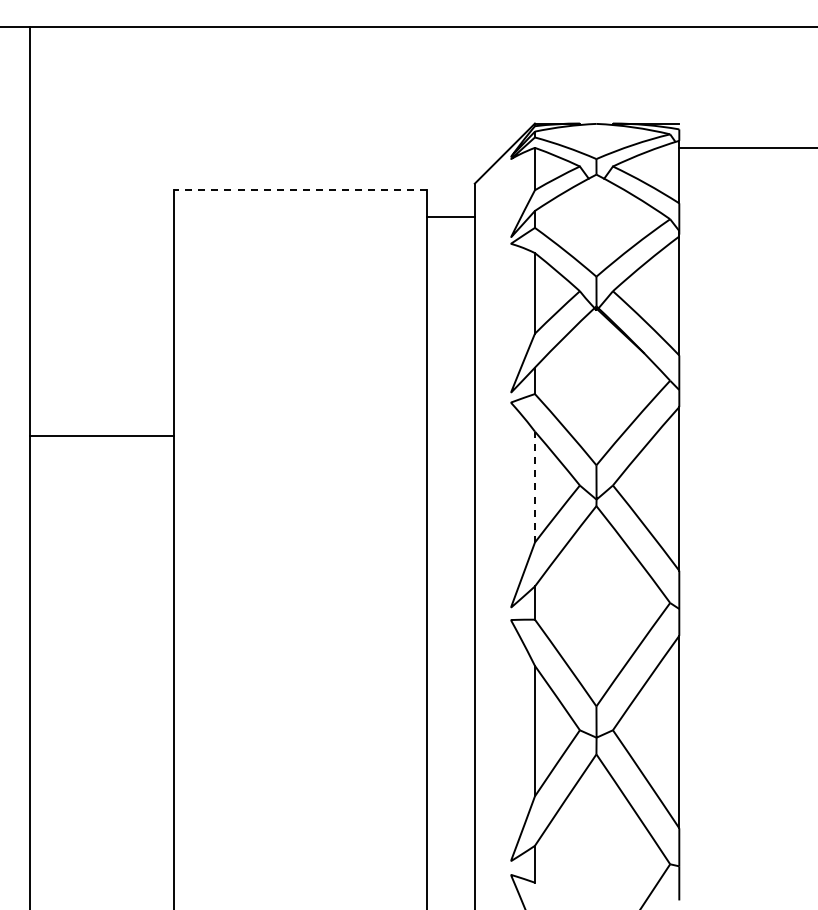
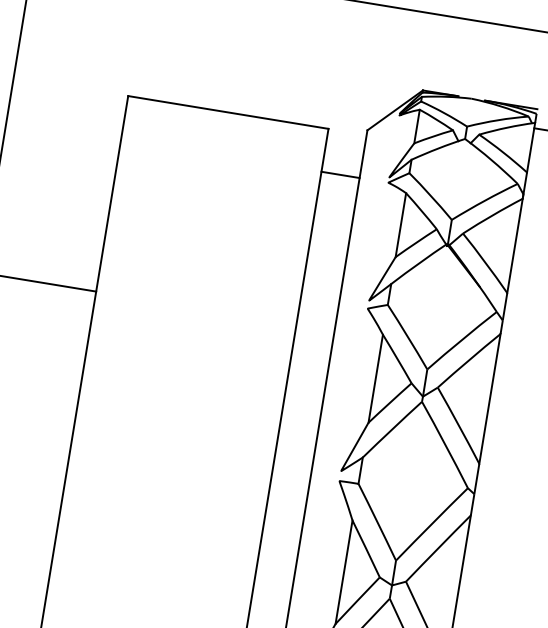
line: (299, 189) -> (227, 112), dashed -> solid
line: (450, 216) -> (340, 174), moved
line: (534, 486) -> (375, 378), dashed -> solid

